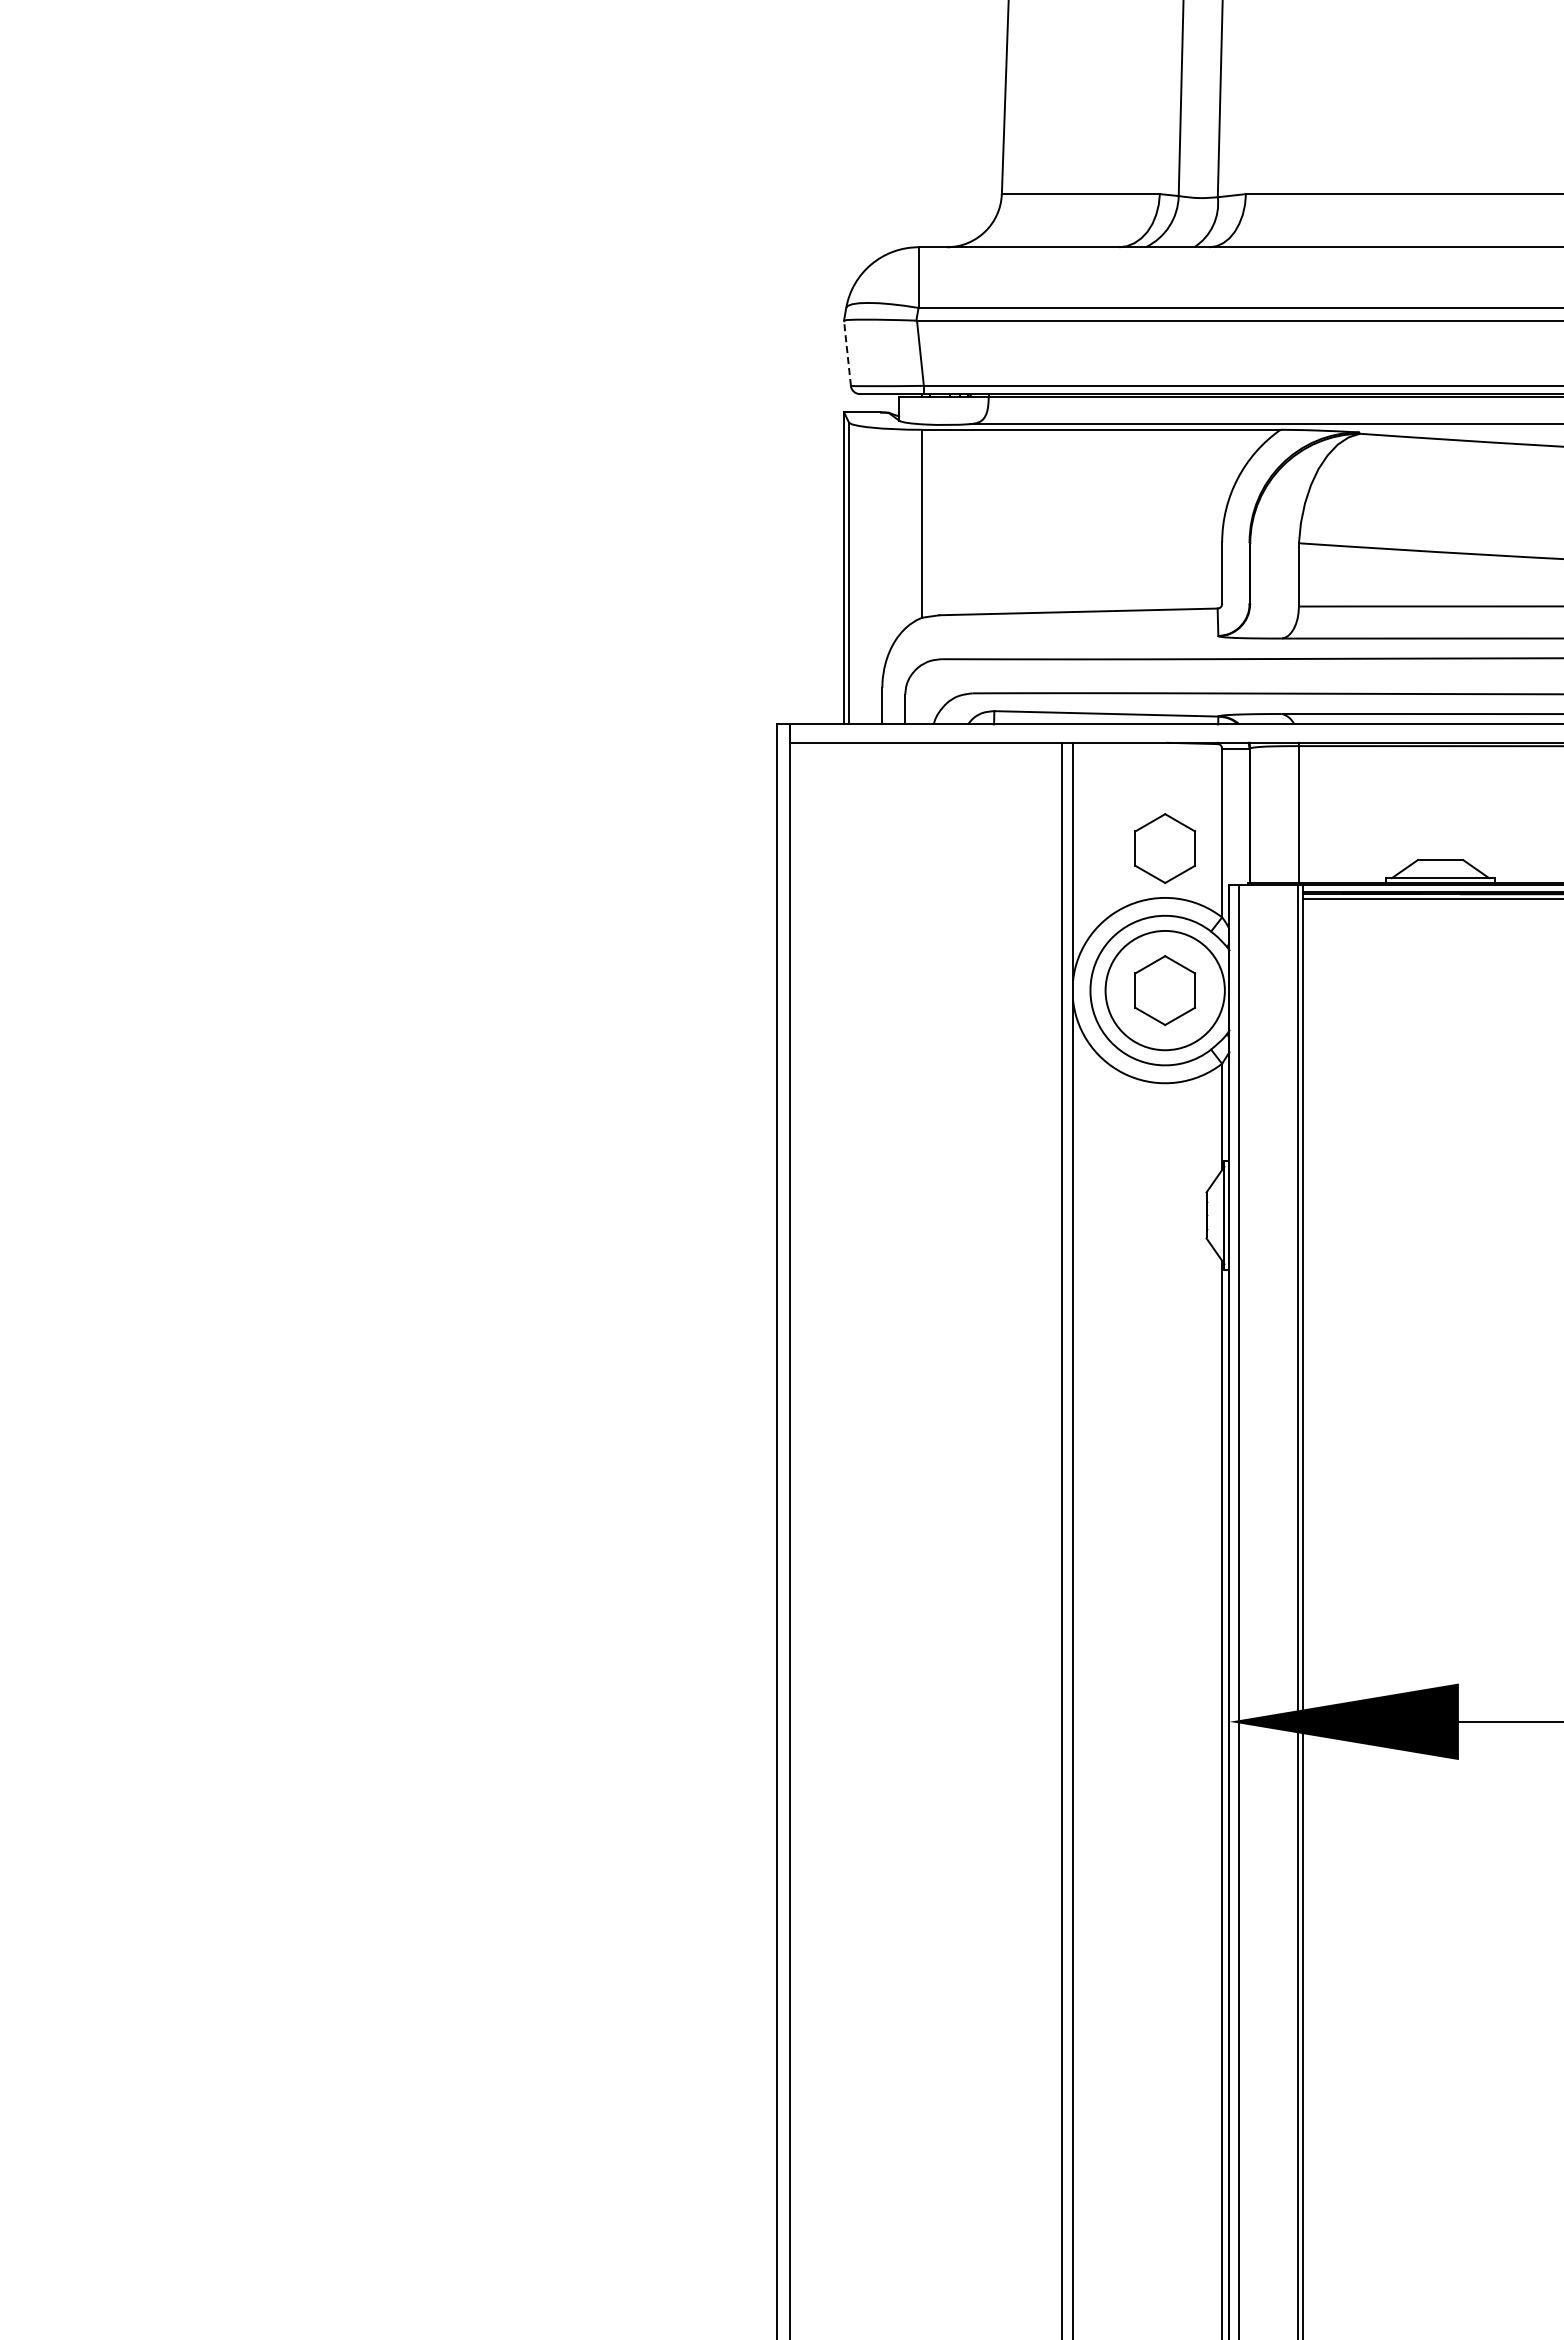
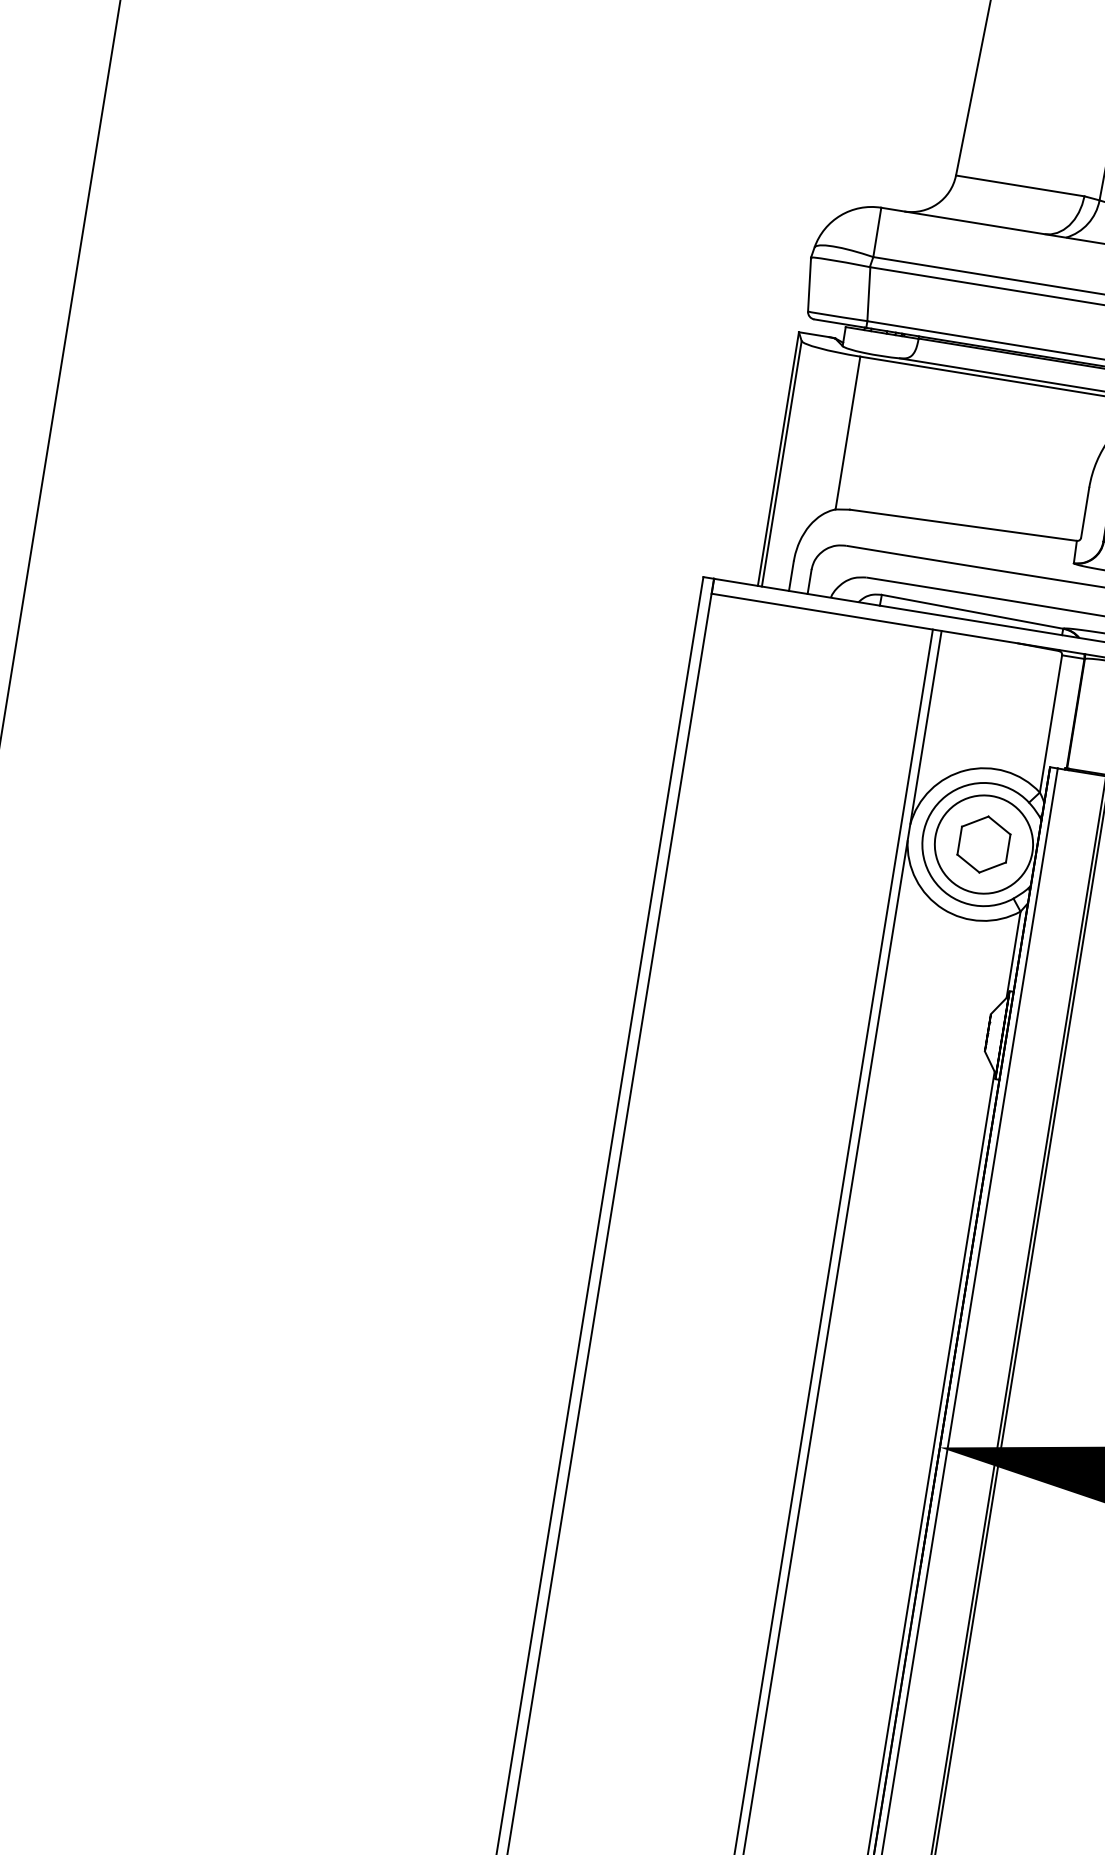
line: (847, 353) -> (809, 284), dashed -> solid
part: (1165, 848) -> (1002, 729), removed

